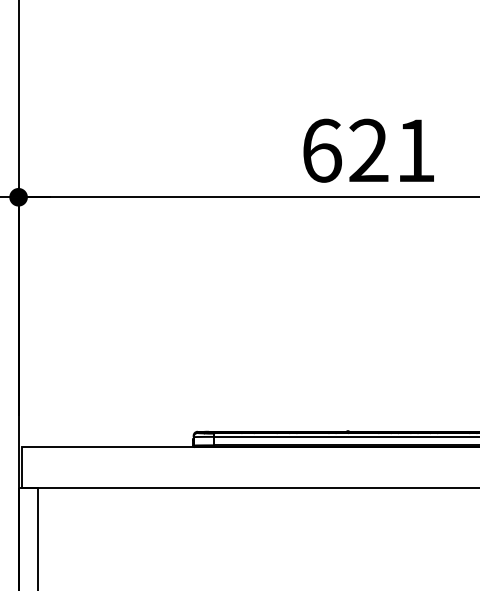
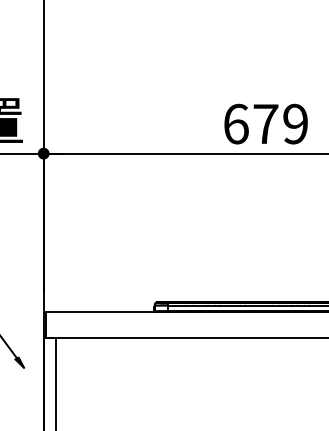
text: (391, 149) -> (280, 123), 621 -> 679

